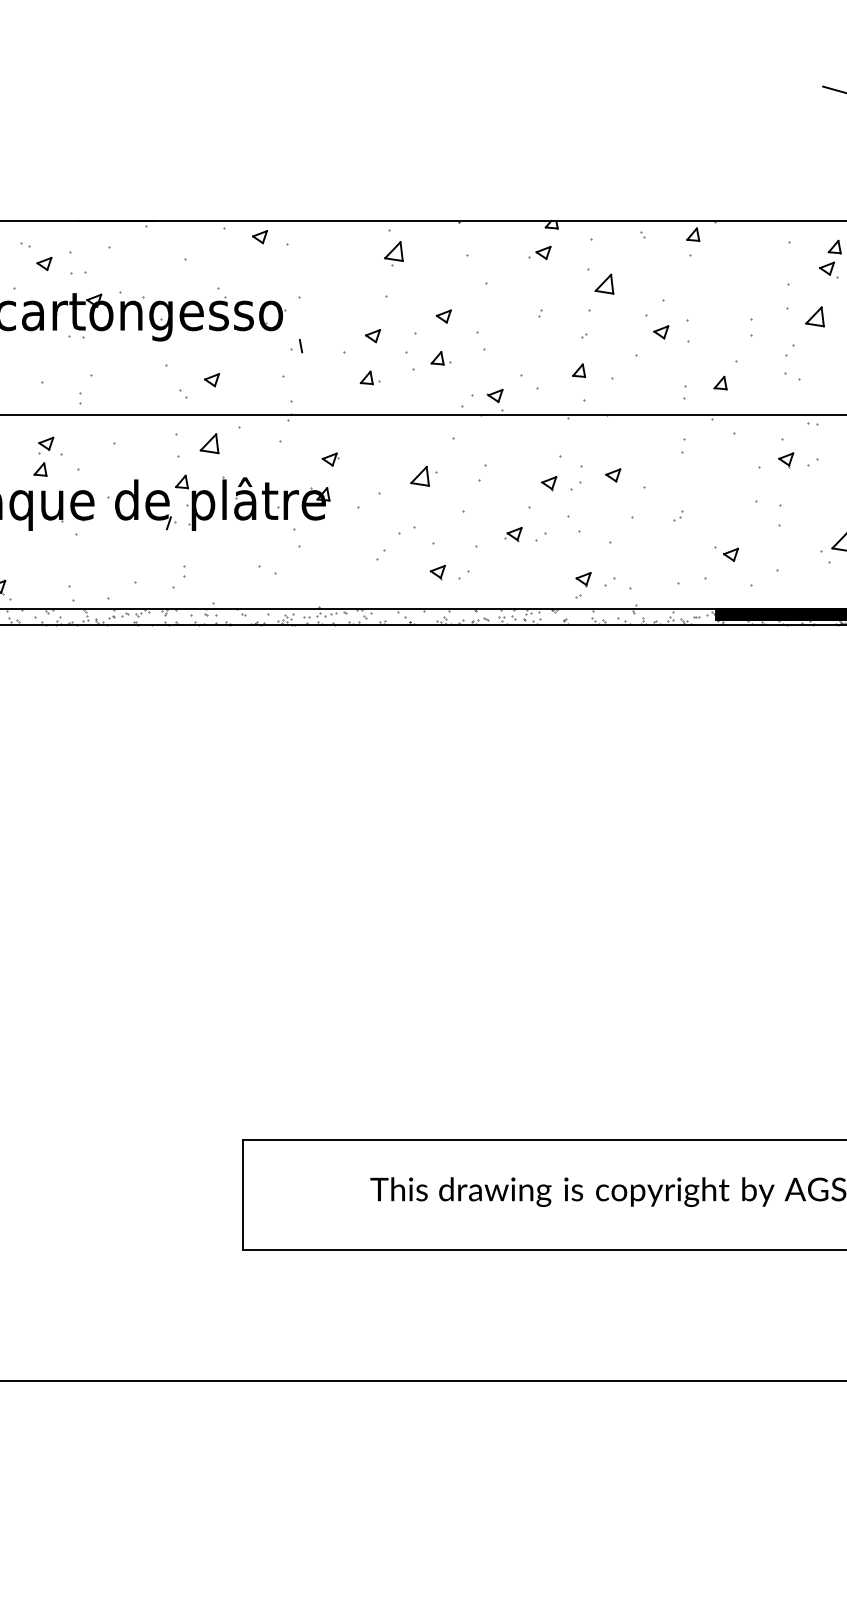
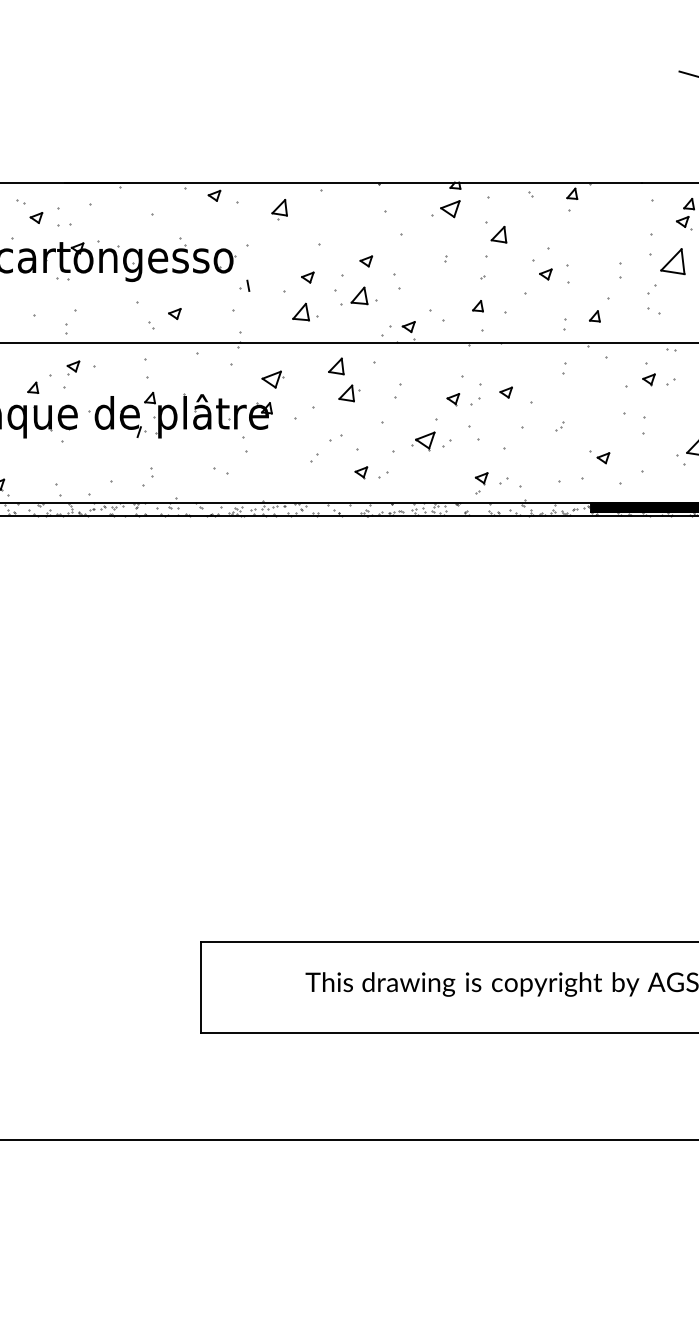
part: (539, 252) -> (445, 208), size x1.6
part: (393, 253) -> (279, 209), moved
part: (814, 316) -> (672, 261), size x1.6
part: (440, 358) -> (363, 296), size x1.6
part: (369, 377) -> (304, 311), size x1.6
part: (209, 443) -> (336, 366), moved
part: (46, 445) -> (73, 367), moved
part: (330, 459) -> (272, 379), size x1.6
part: (513, 534) -> (423, 441), size x1.6

